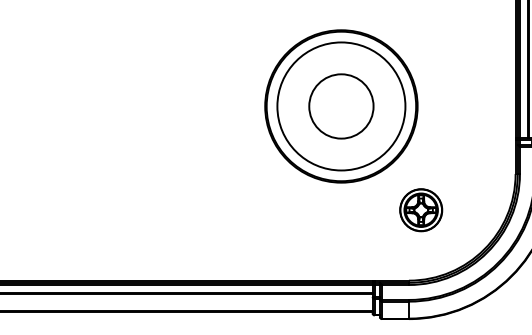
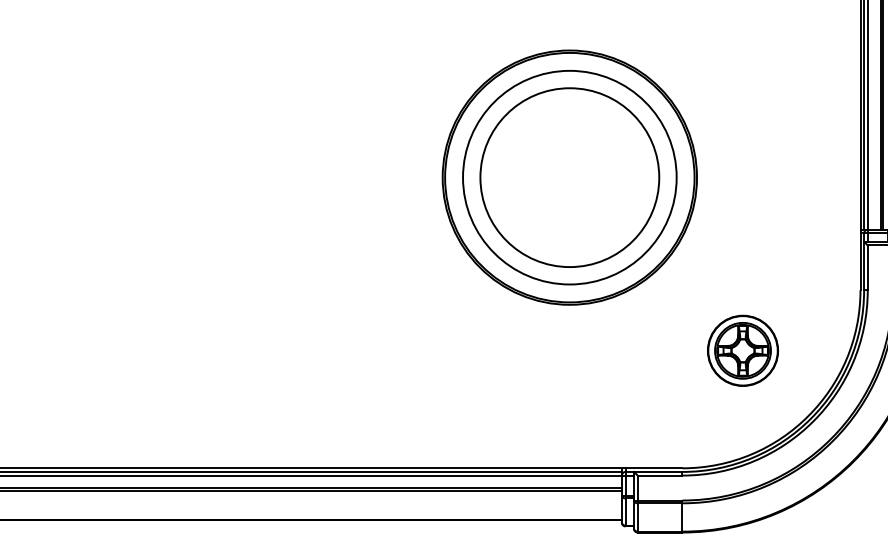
circle: (341, 106) -> (569, 177), size x1.67
part: (421, 210) -> (743, 351), moved

